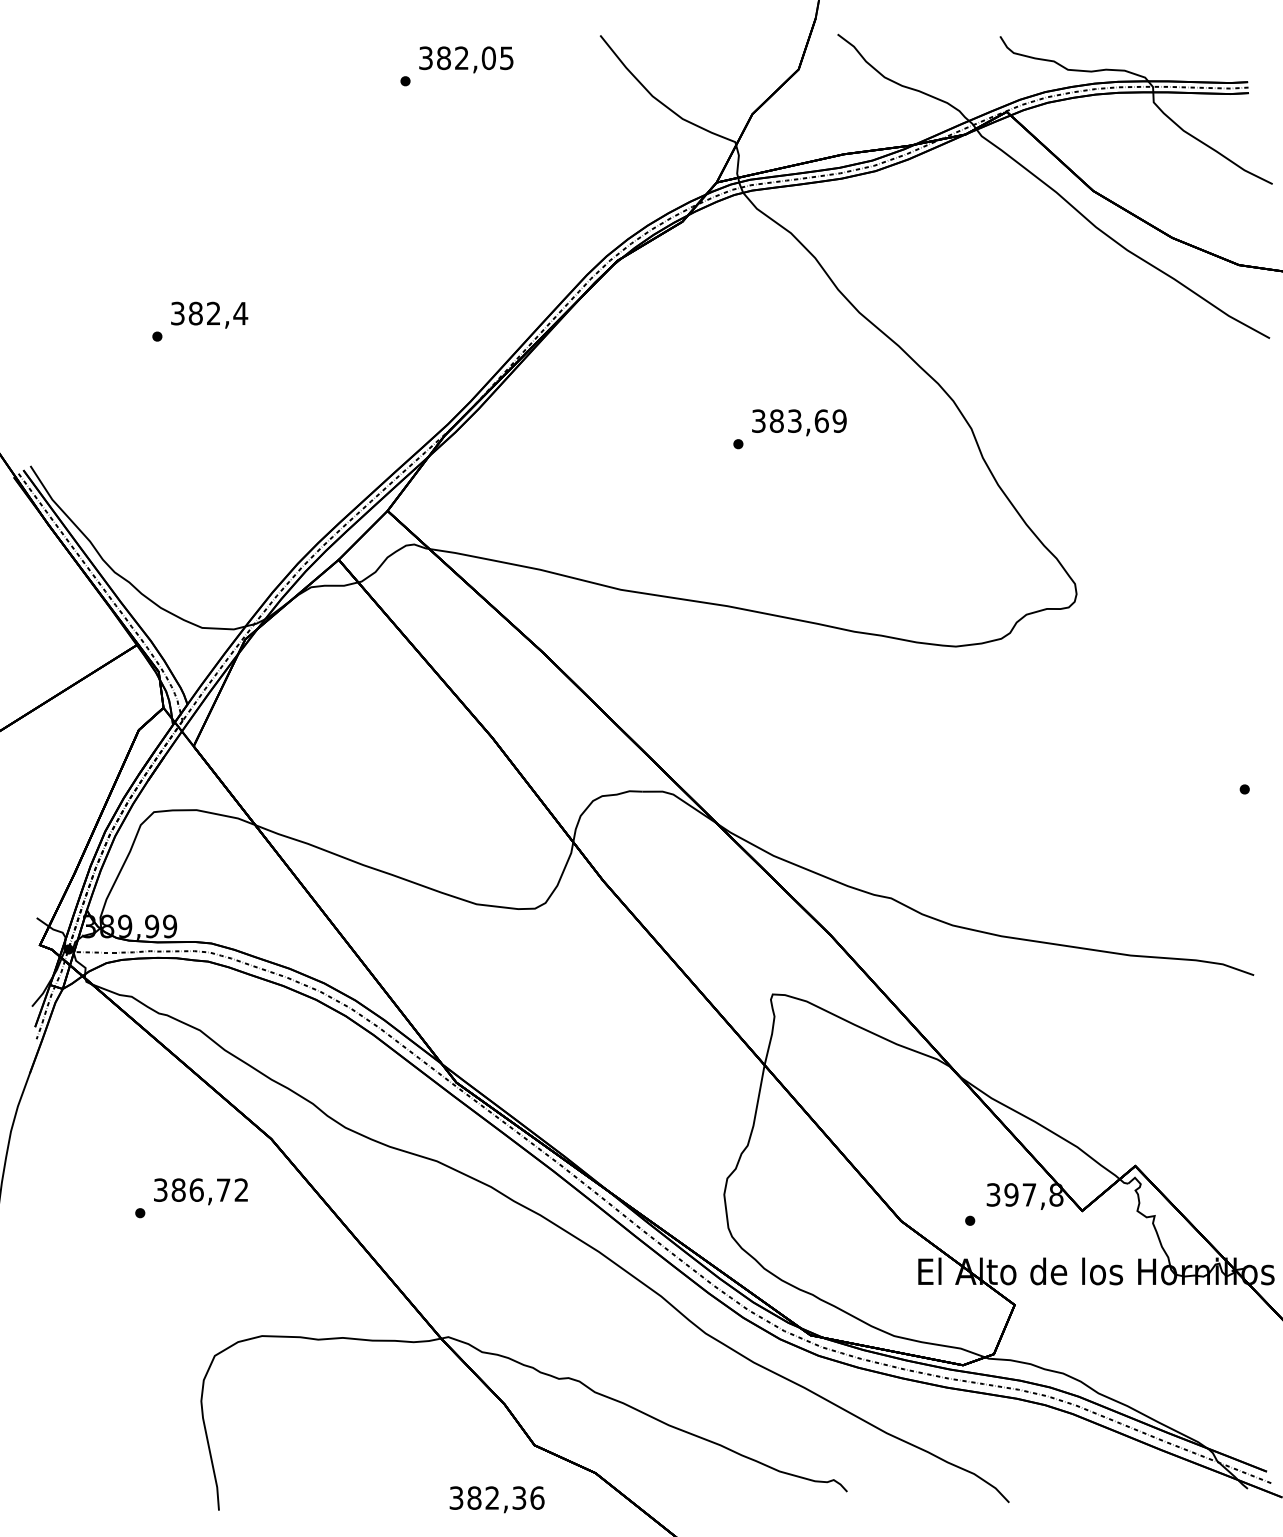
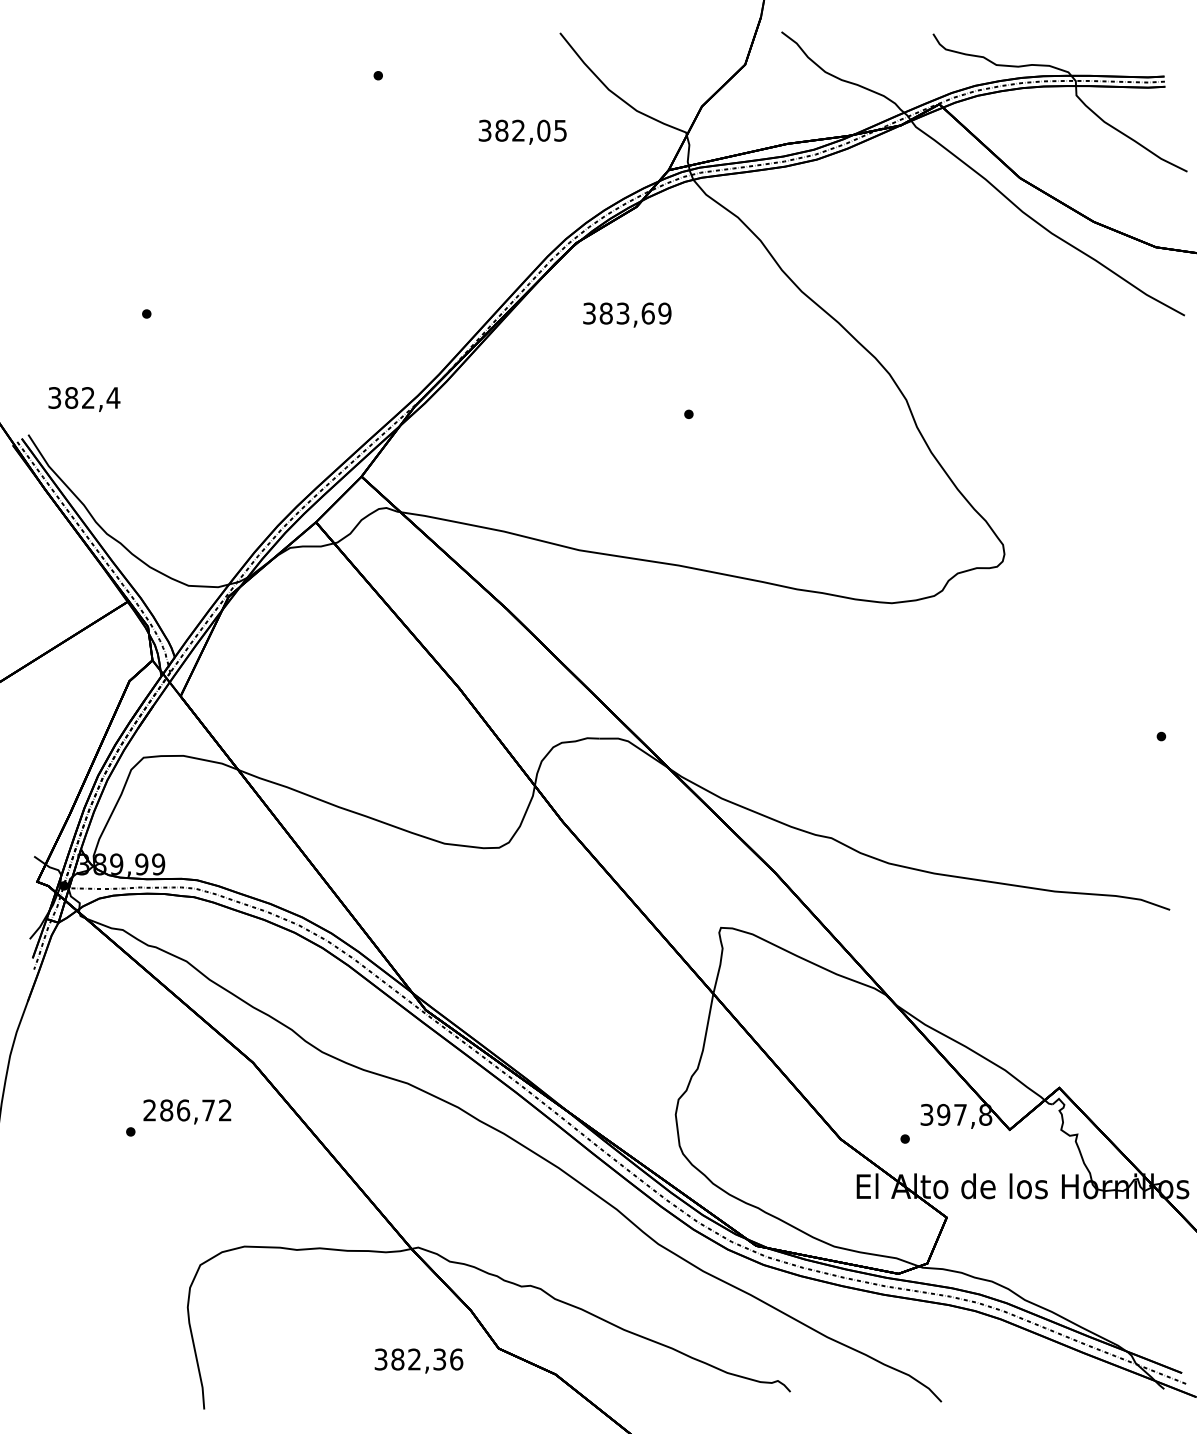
text: (466, 59) -> (522, 131), moved
text: (209, 314) -> (84, 398), moved
text: (799, 422) -> (627, 314), moved
text: (160, 1189) -> (149, 1109), 386,72 -> 286,72
text: (496, 1499) -> (418, 1360), moved

